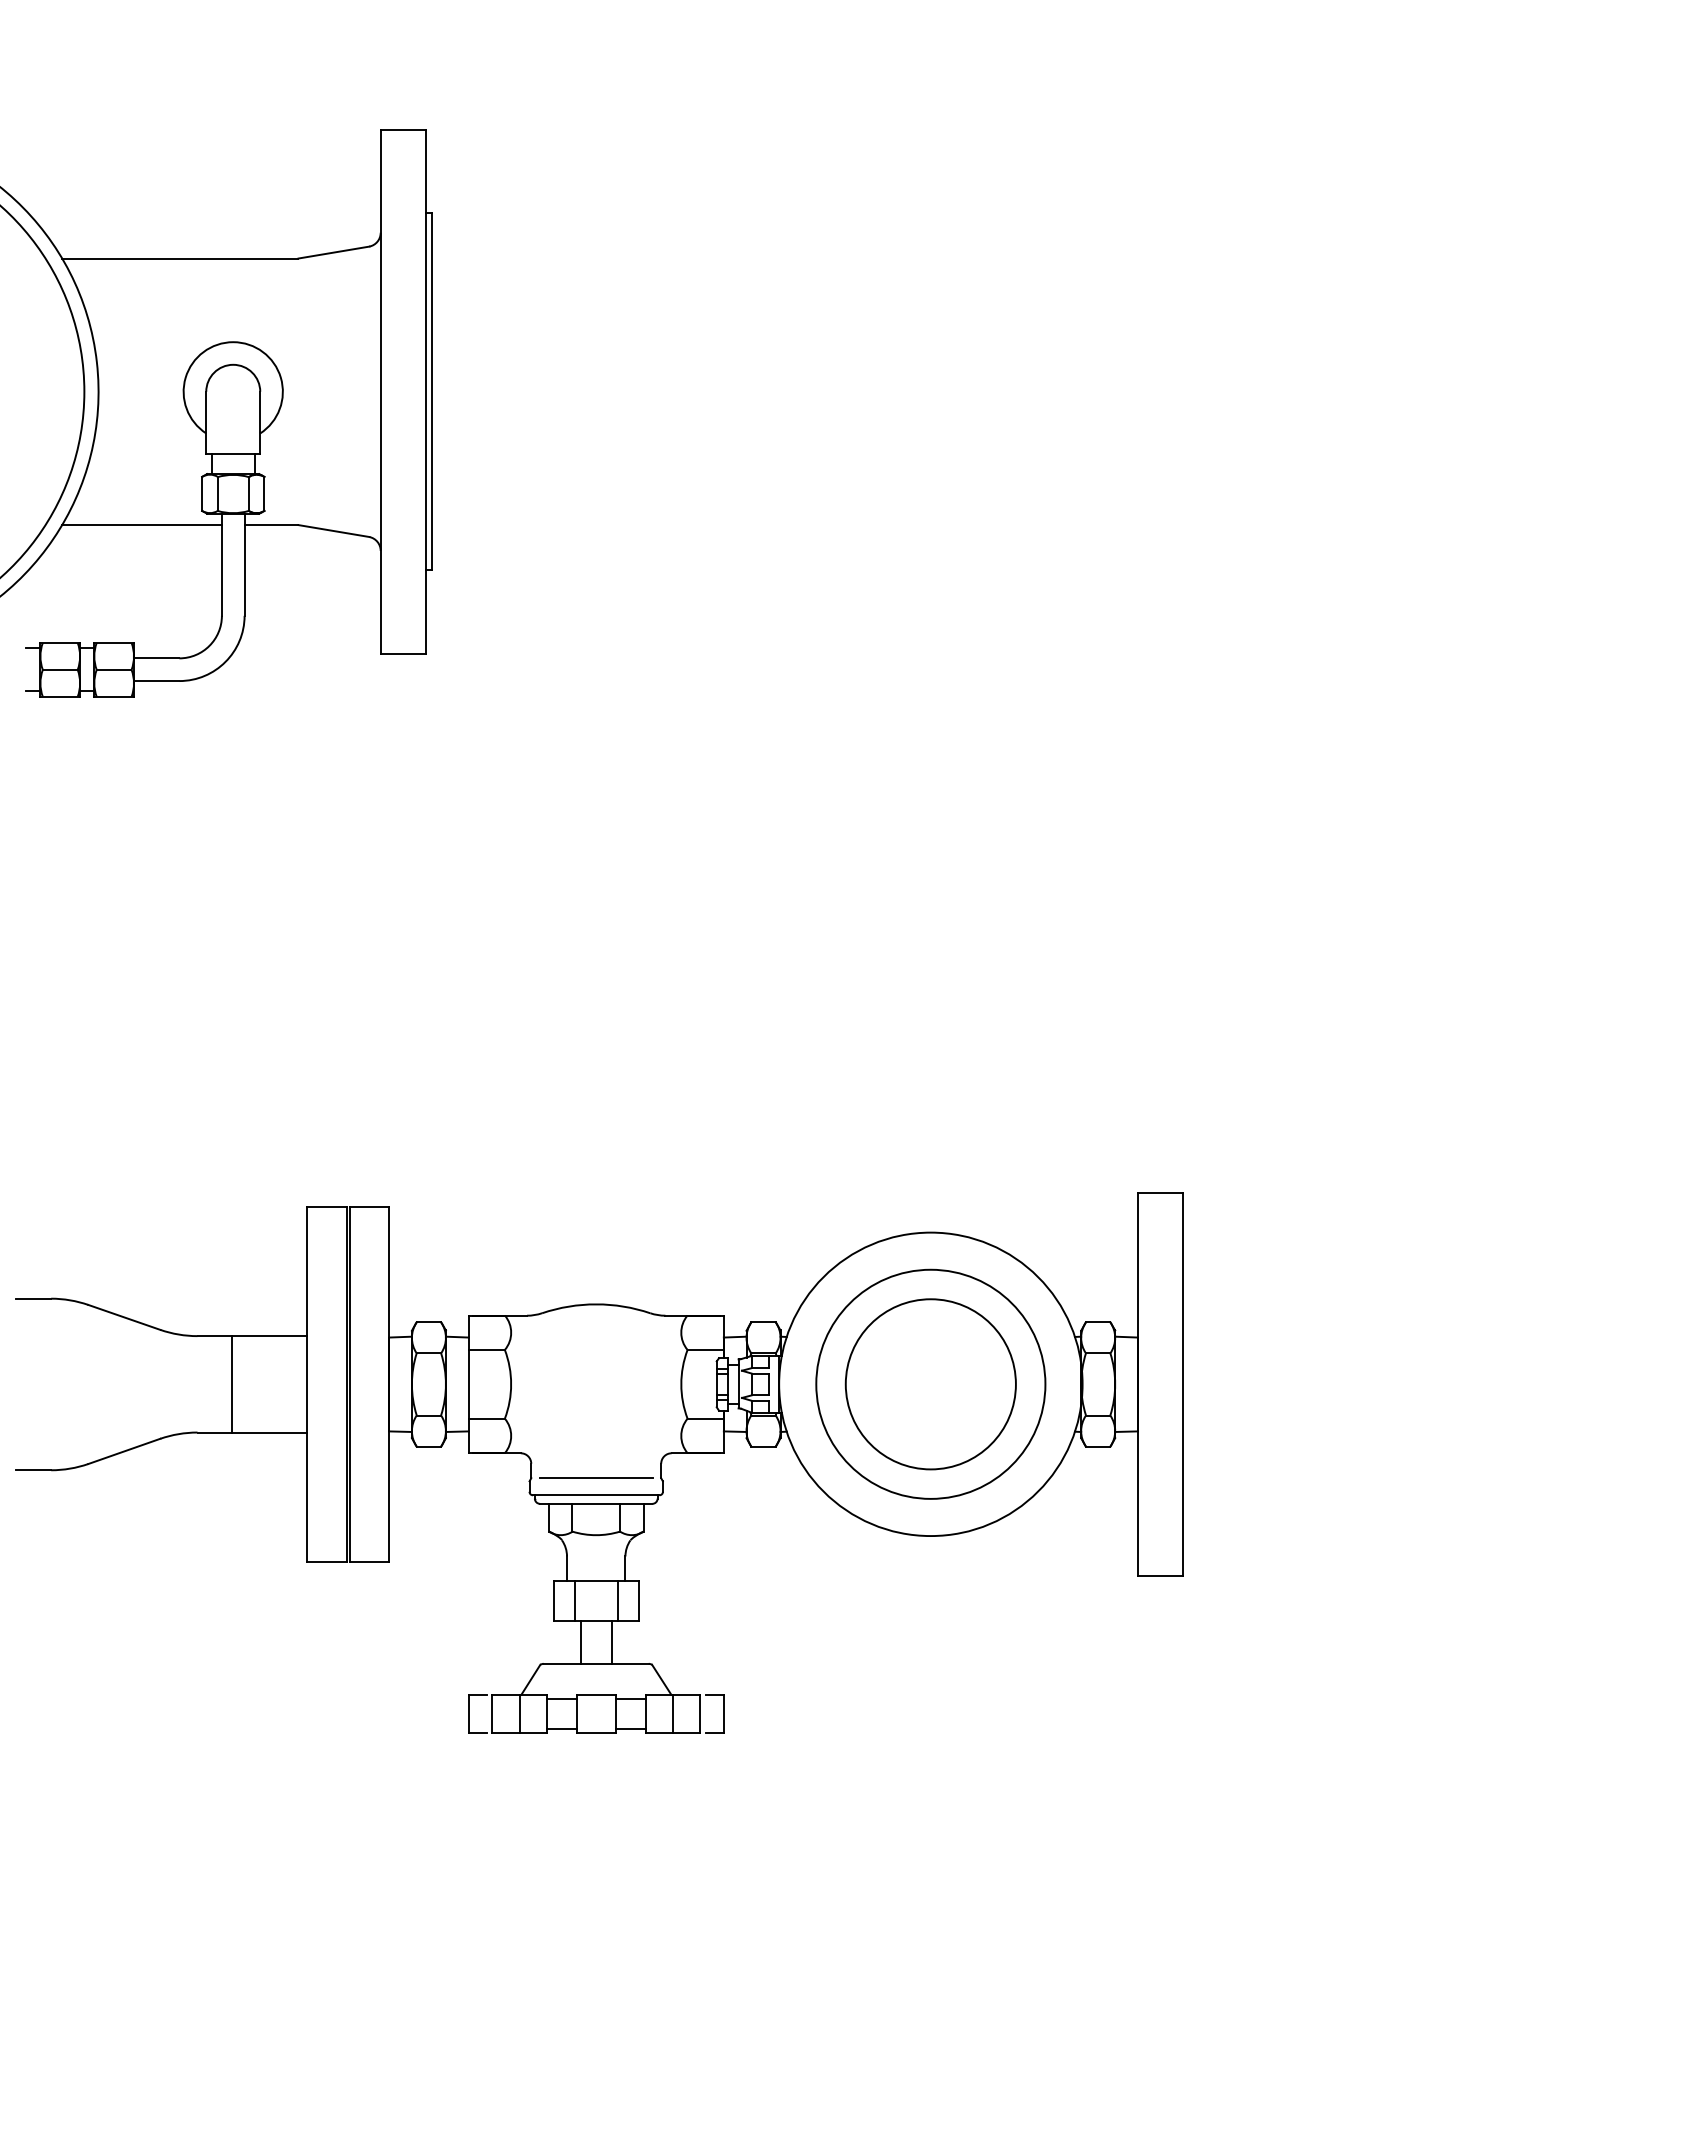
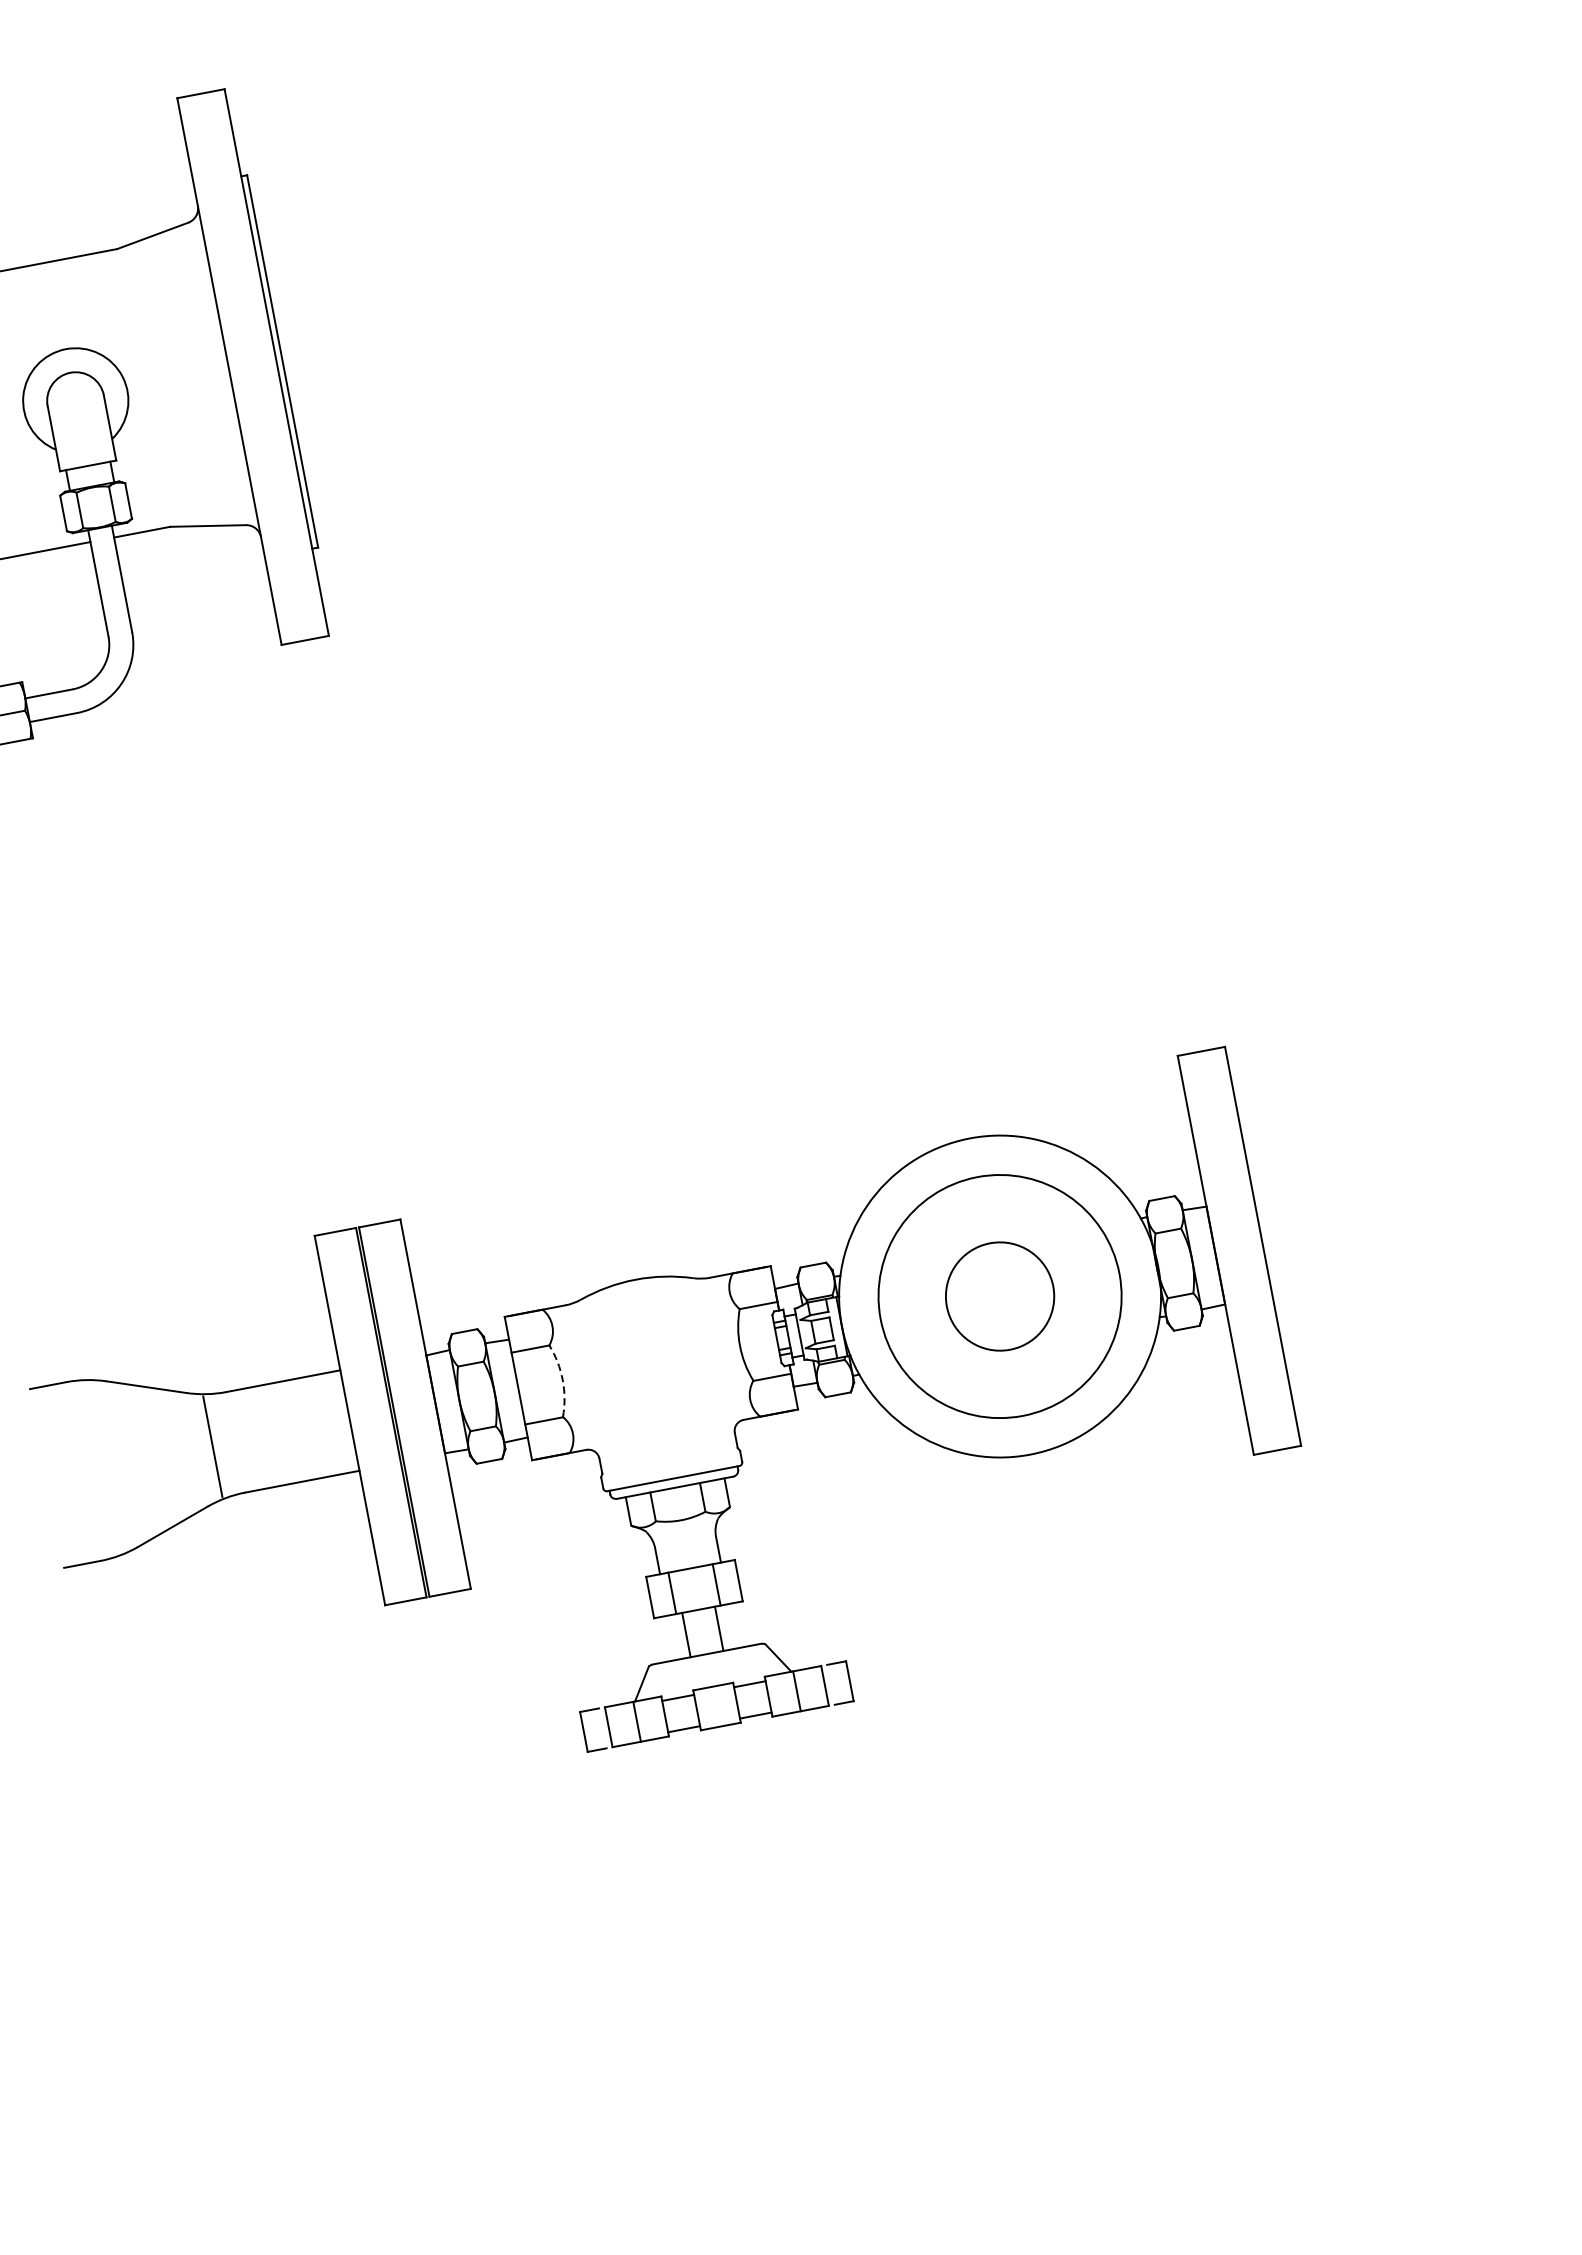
line: (232, 1384) -> (212, 1446), moved
arc: (511, 1384) -> (563, 1380), solid -> dashed
circle: (930, 1384) -> (999, 1296), size x0.6
line: (595, 1478) -> (669, 1461), removed

